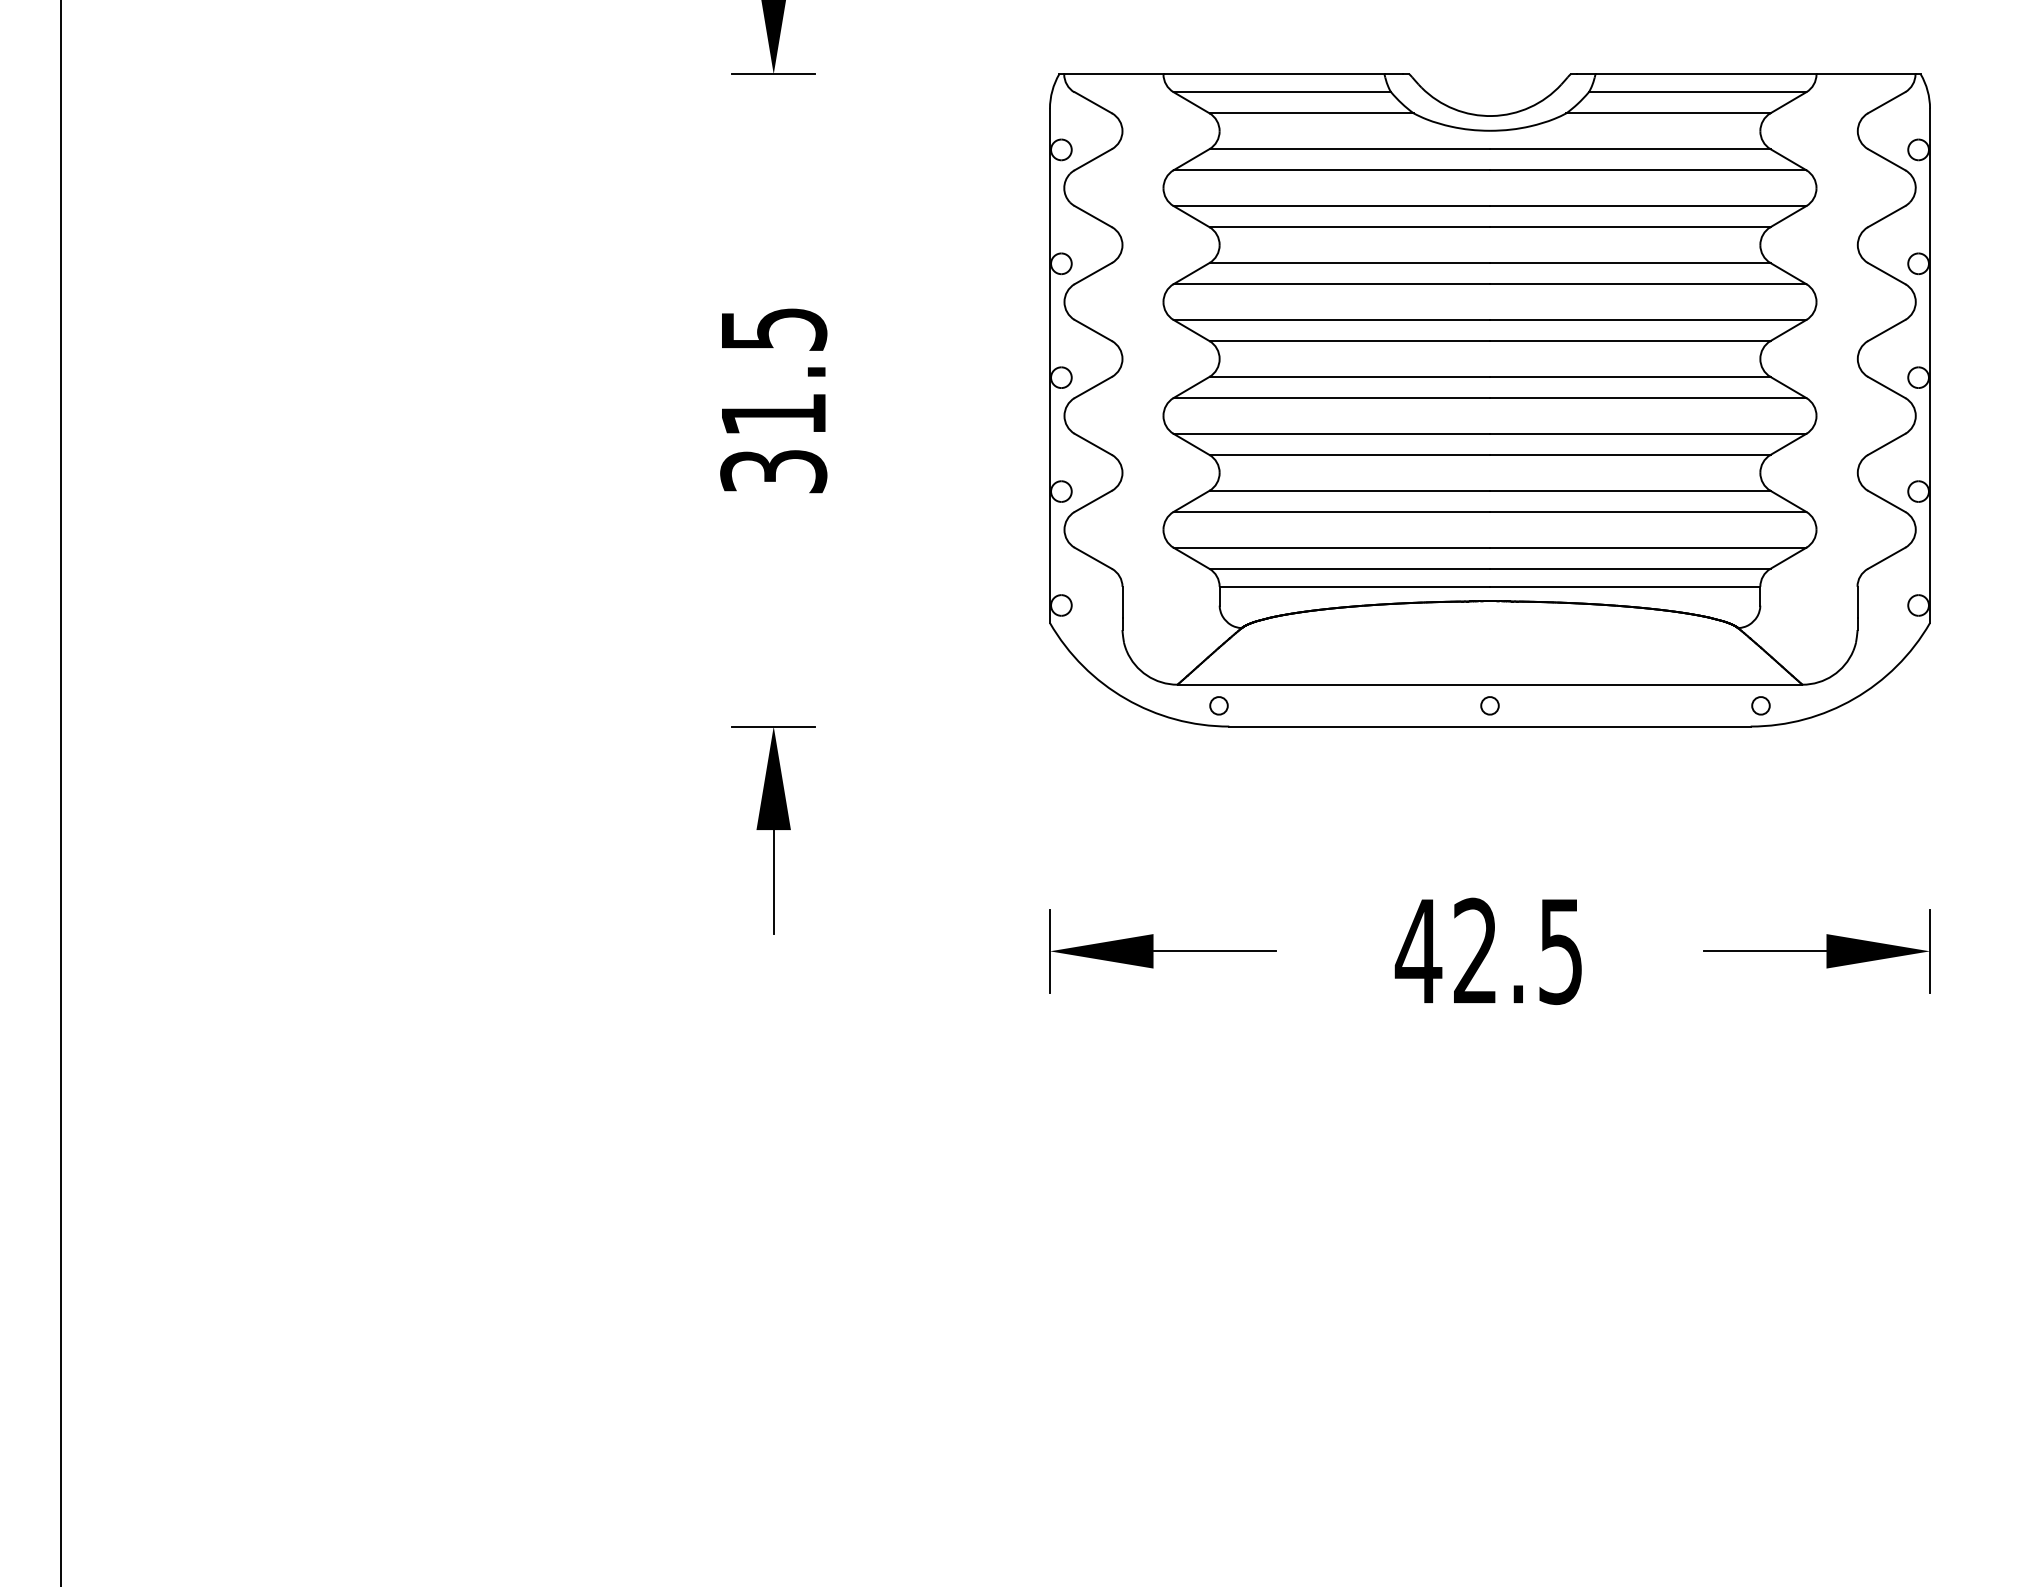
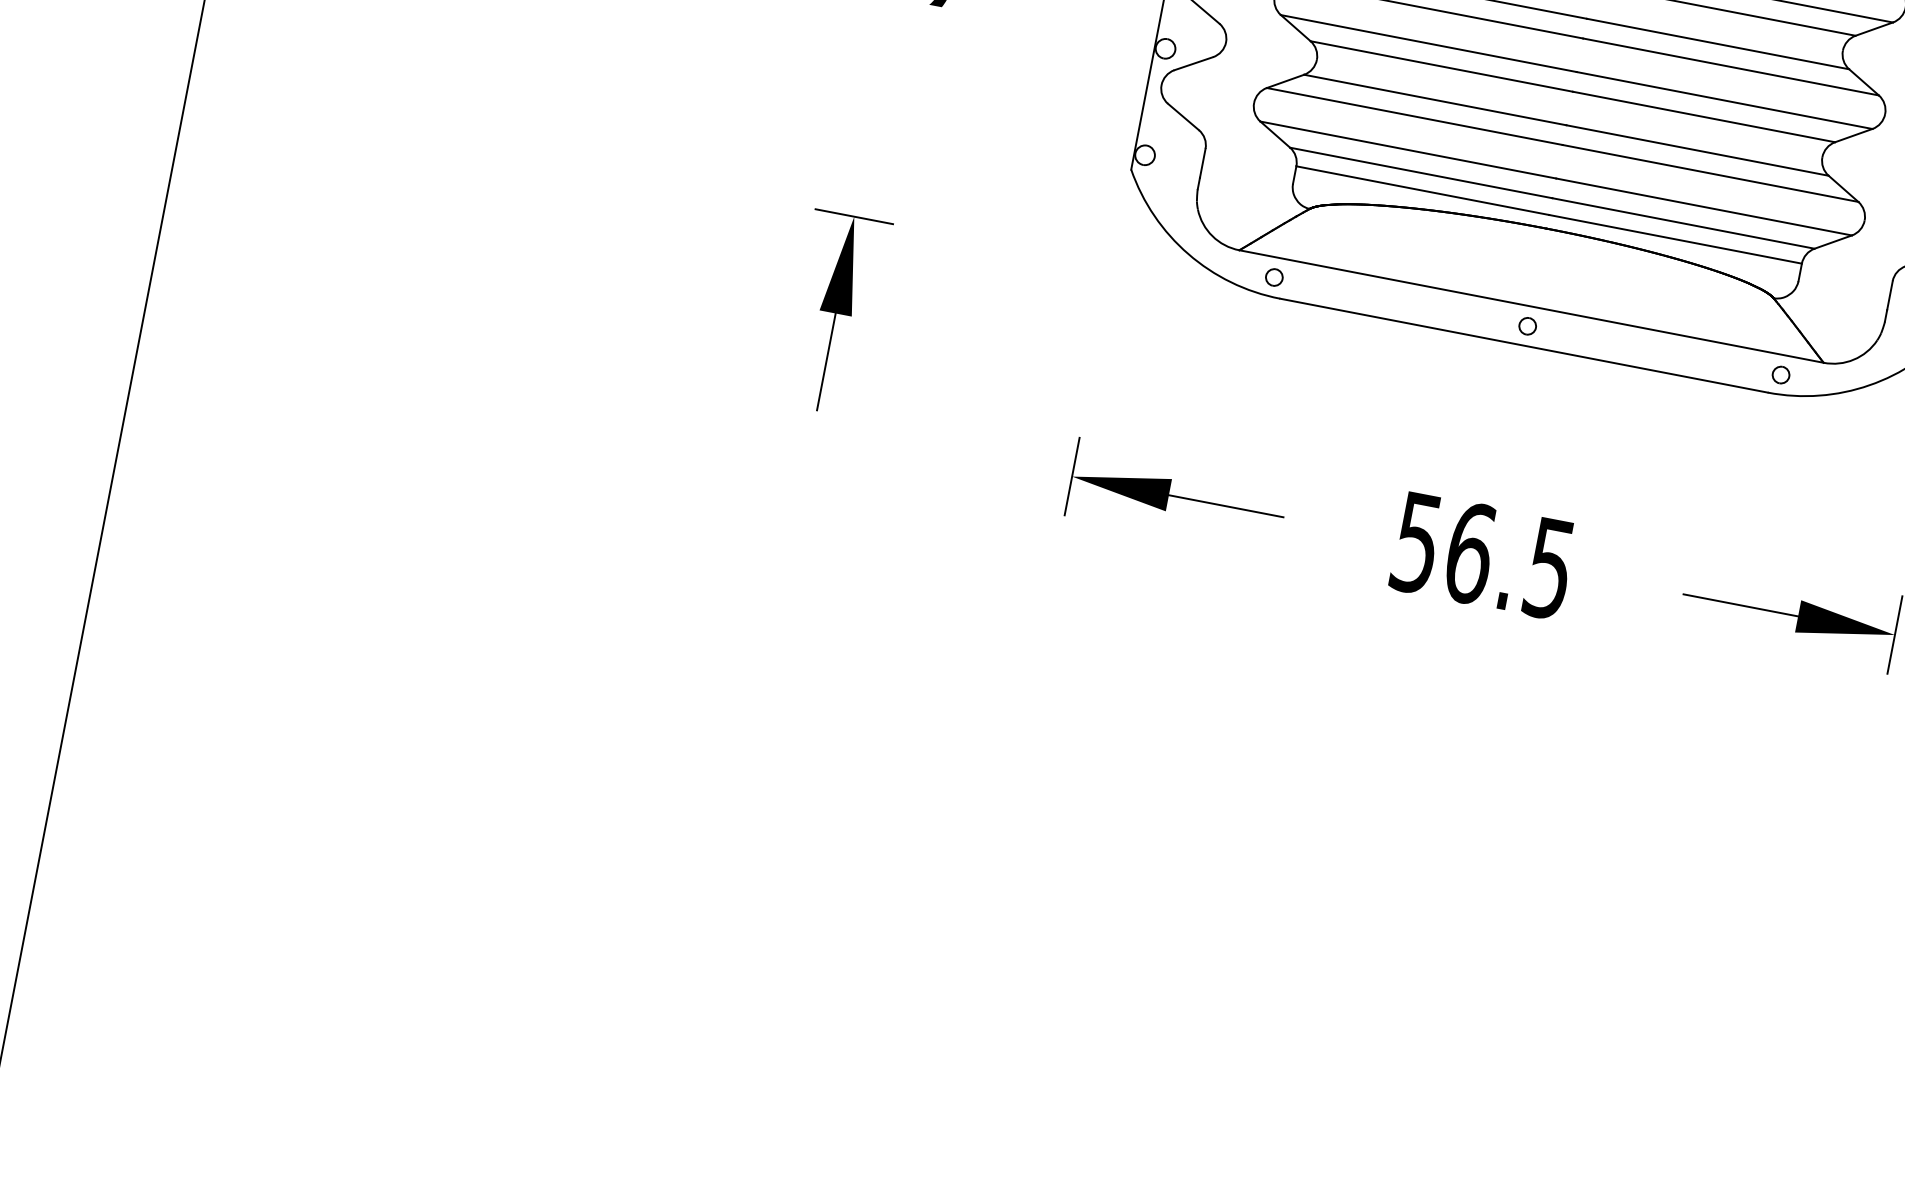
text: (1446, 951) -> (1442, 548), 42.5 -> 56.5

